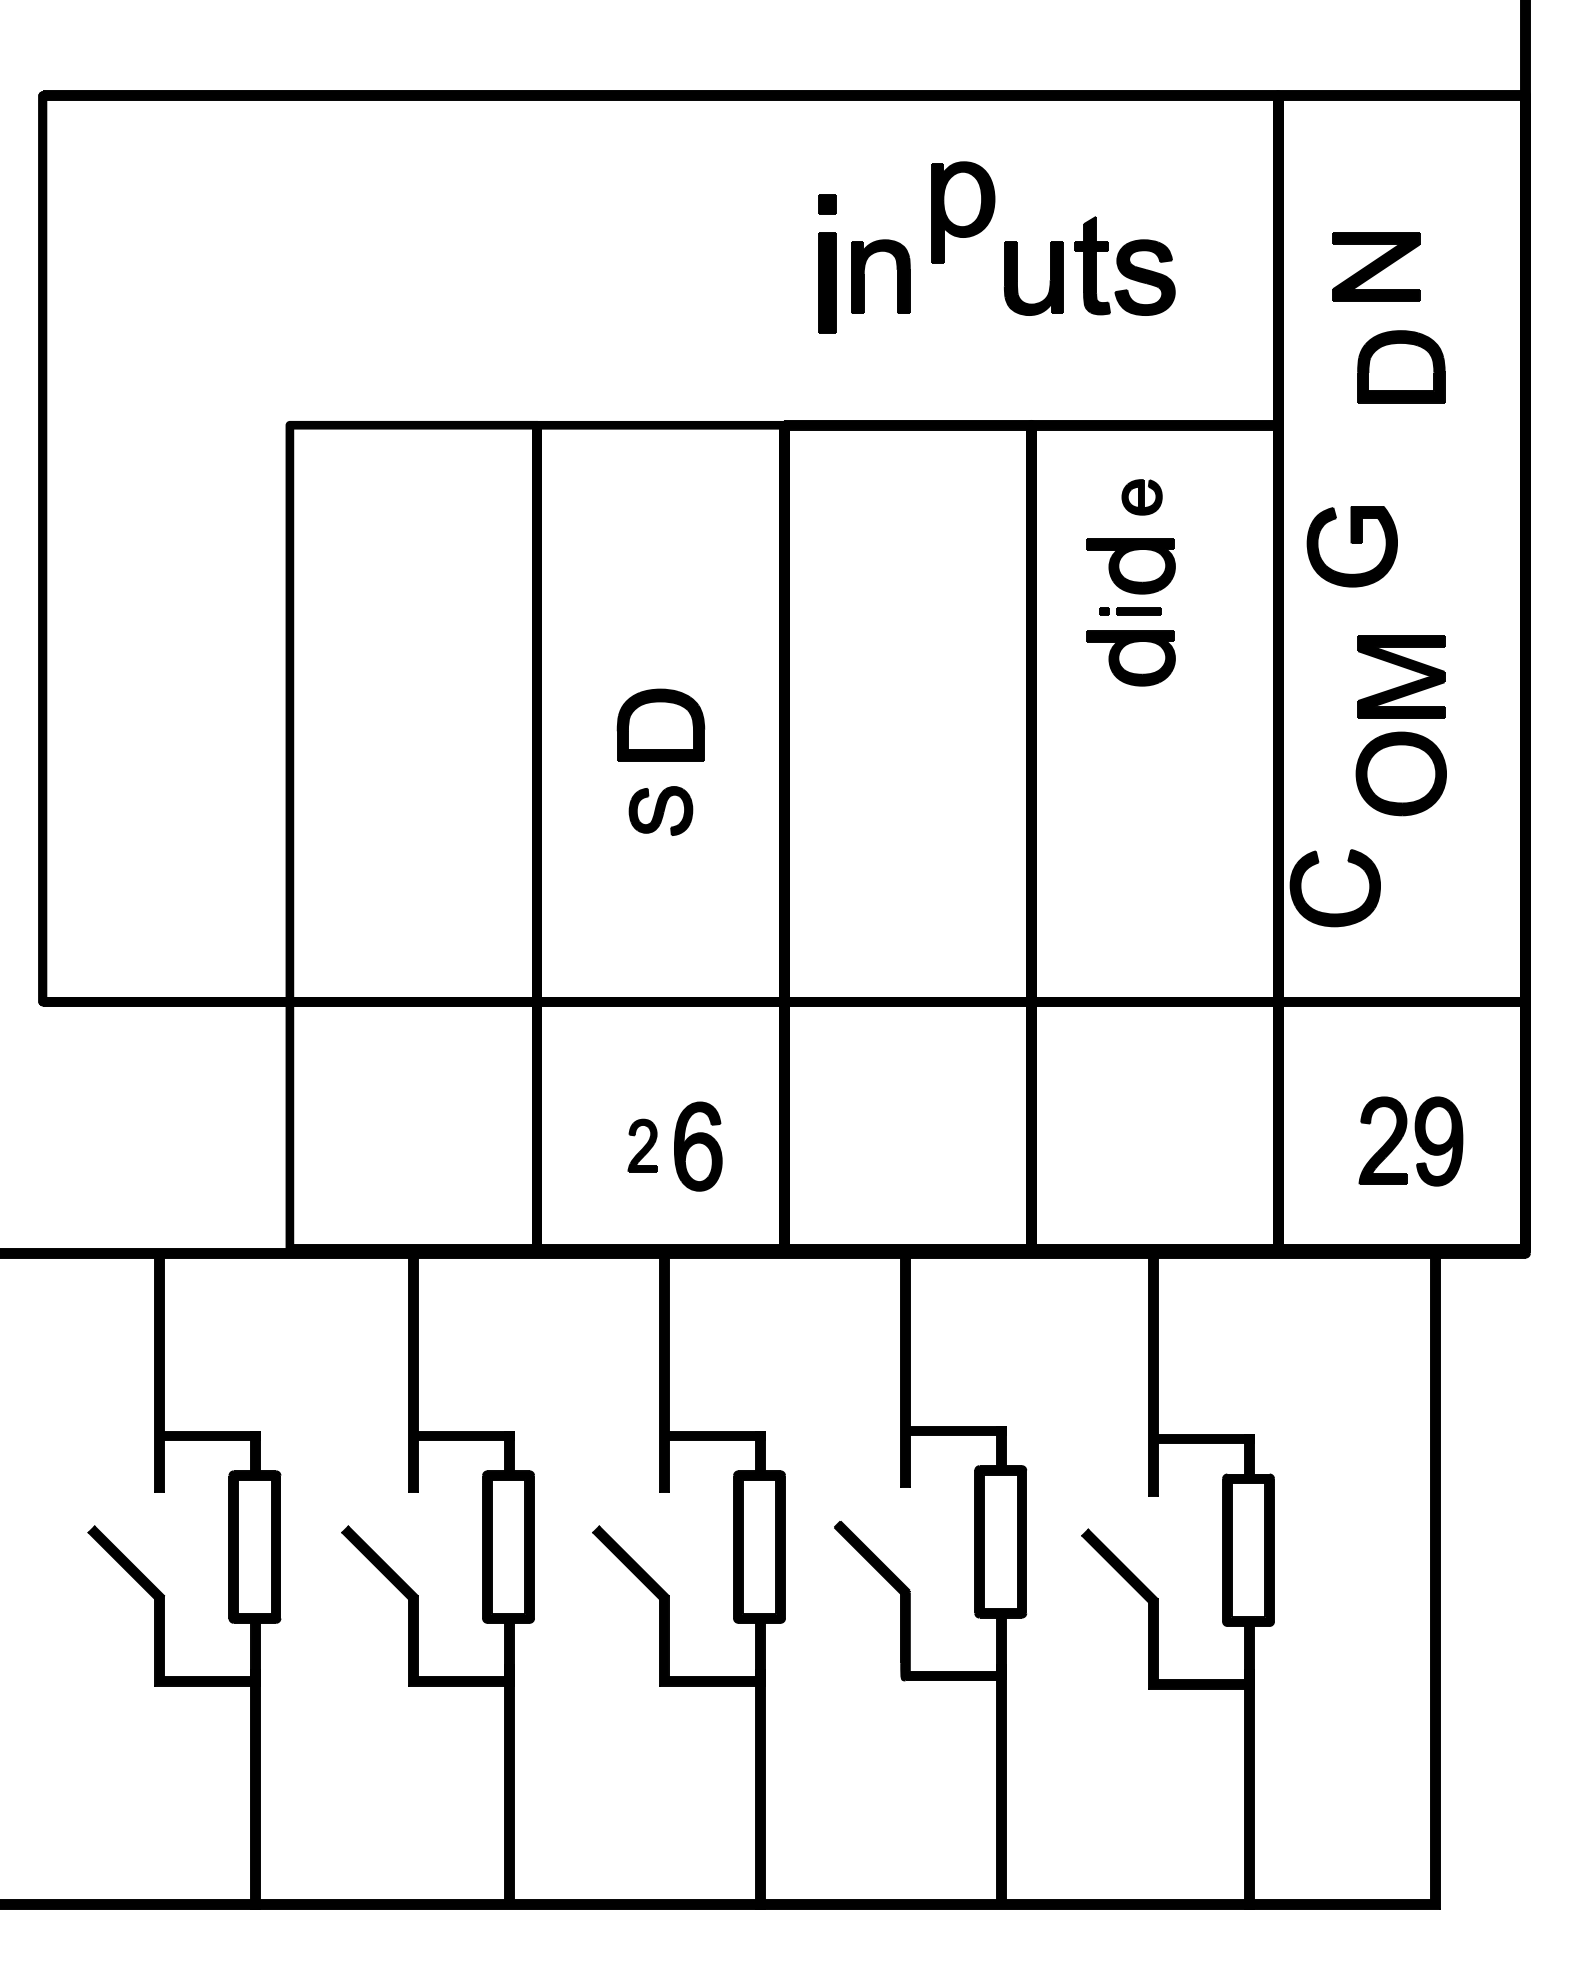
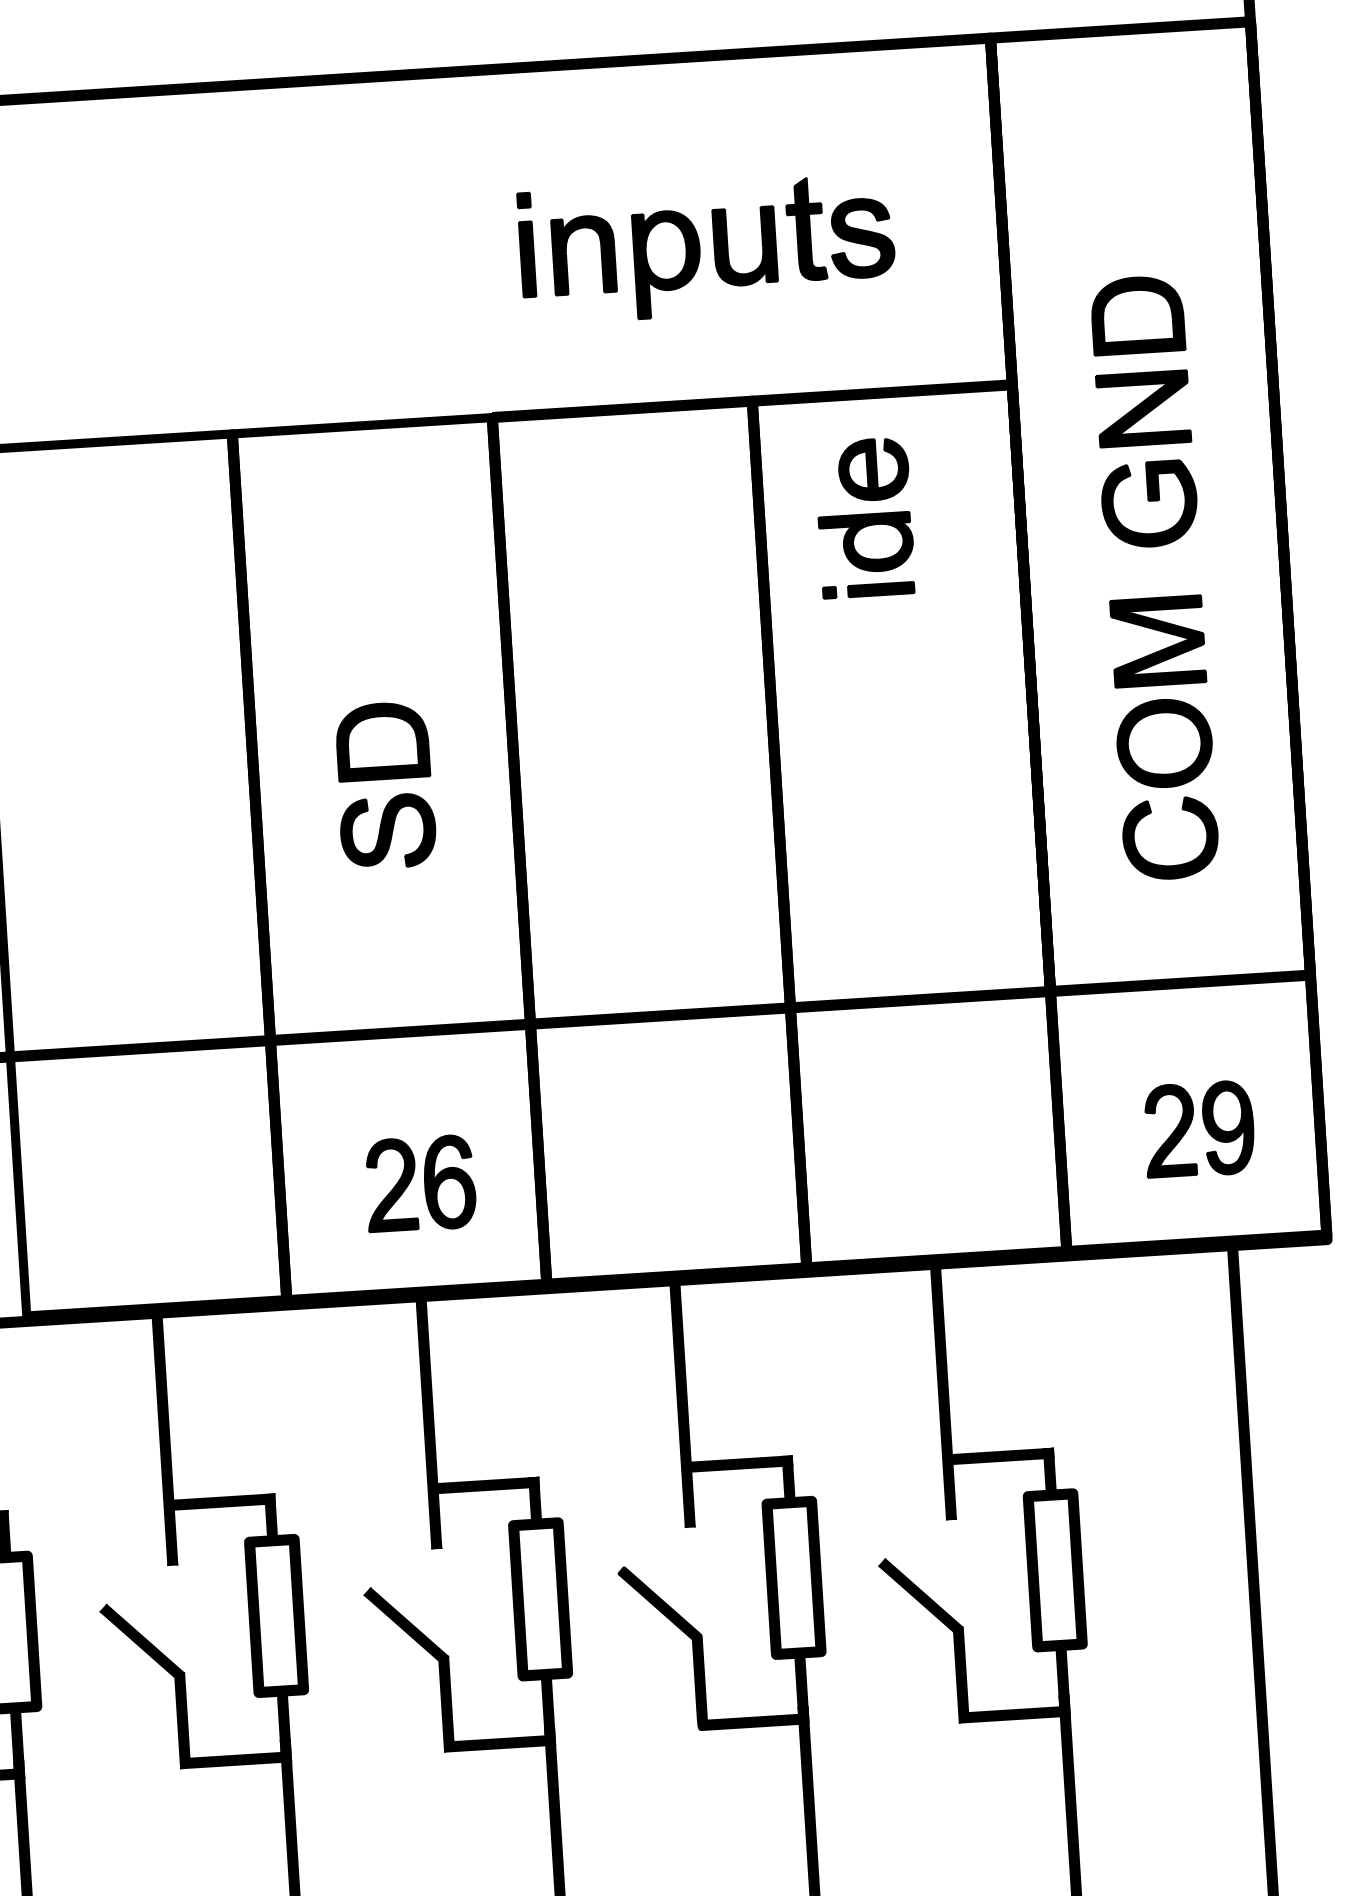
part: (963, 212) -> (667, 264), moved
part: (826, 263) -> (526, 244), size x0.71
part: (1376, 266) -> (1143, 408), moved
part: (1141, 497) -> (872, 469), size x1.67
part: (1351, 546) -> (1148, 504), moved
part: (1130, 611) -> (868, 590), size x1.43
part: (1130, 658) -> (872, 640), removed
part: (660, 810) -> (387, 831), size x1.43
part: (1334, 913) -> (1171, 865), moved
part: (642, 1145) -> (390, 1184), size x1.67

